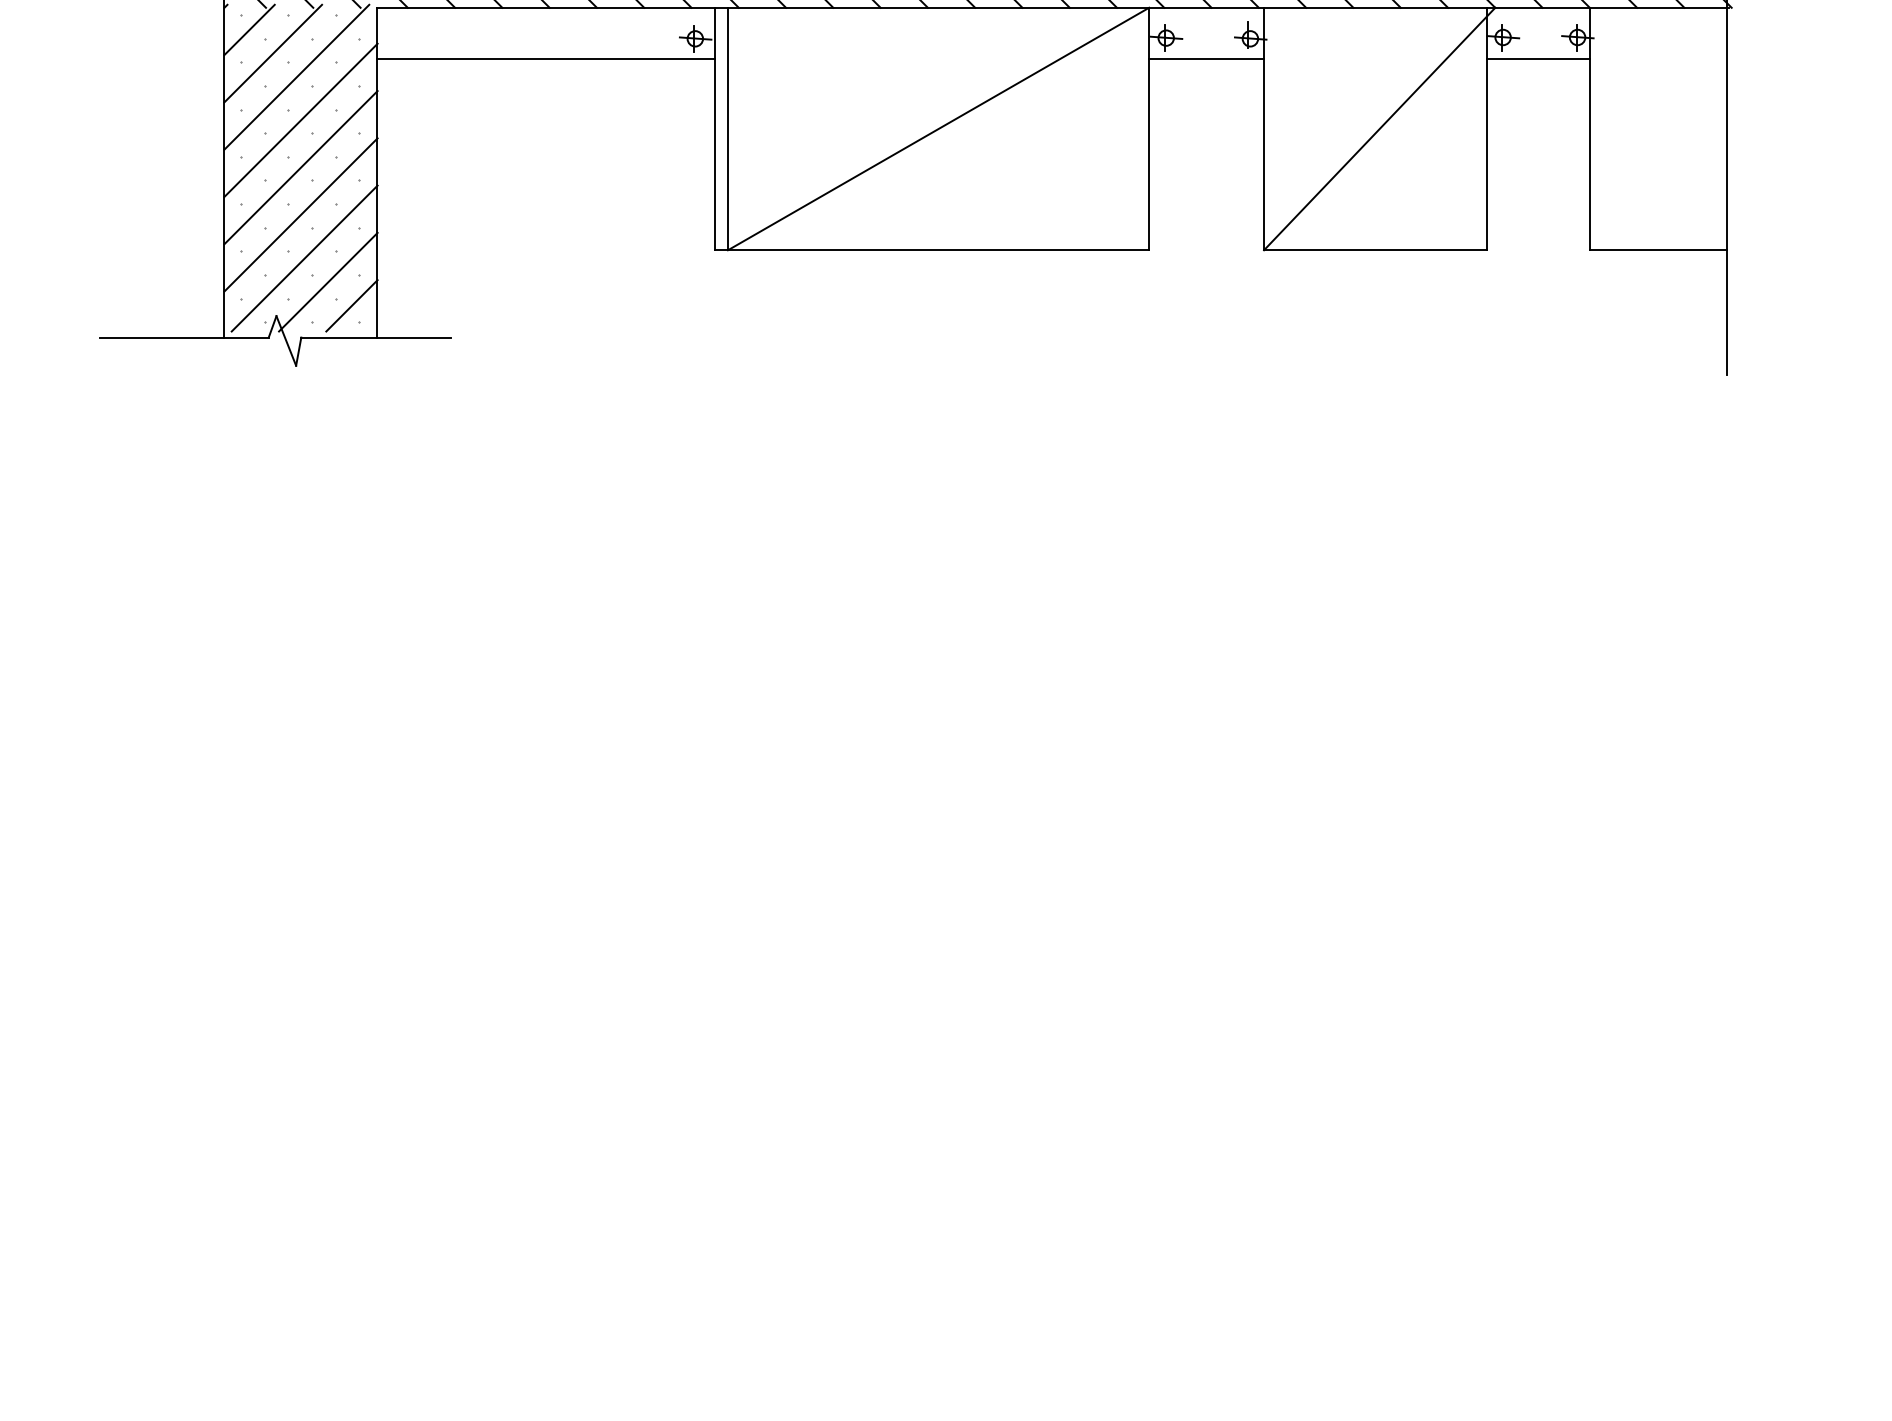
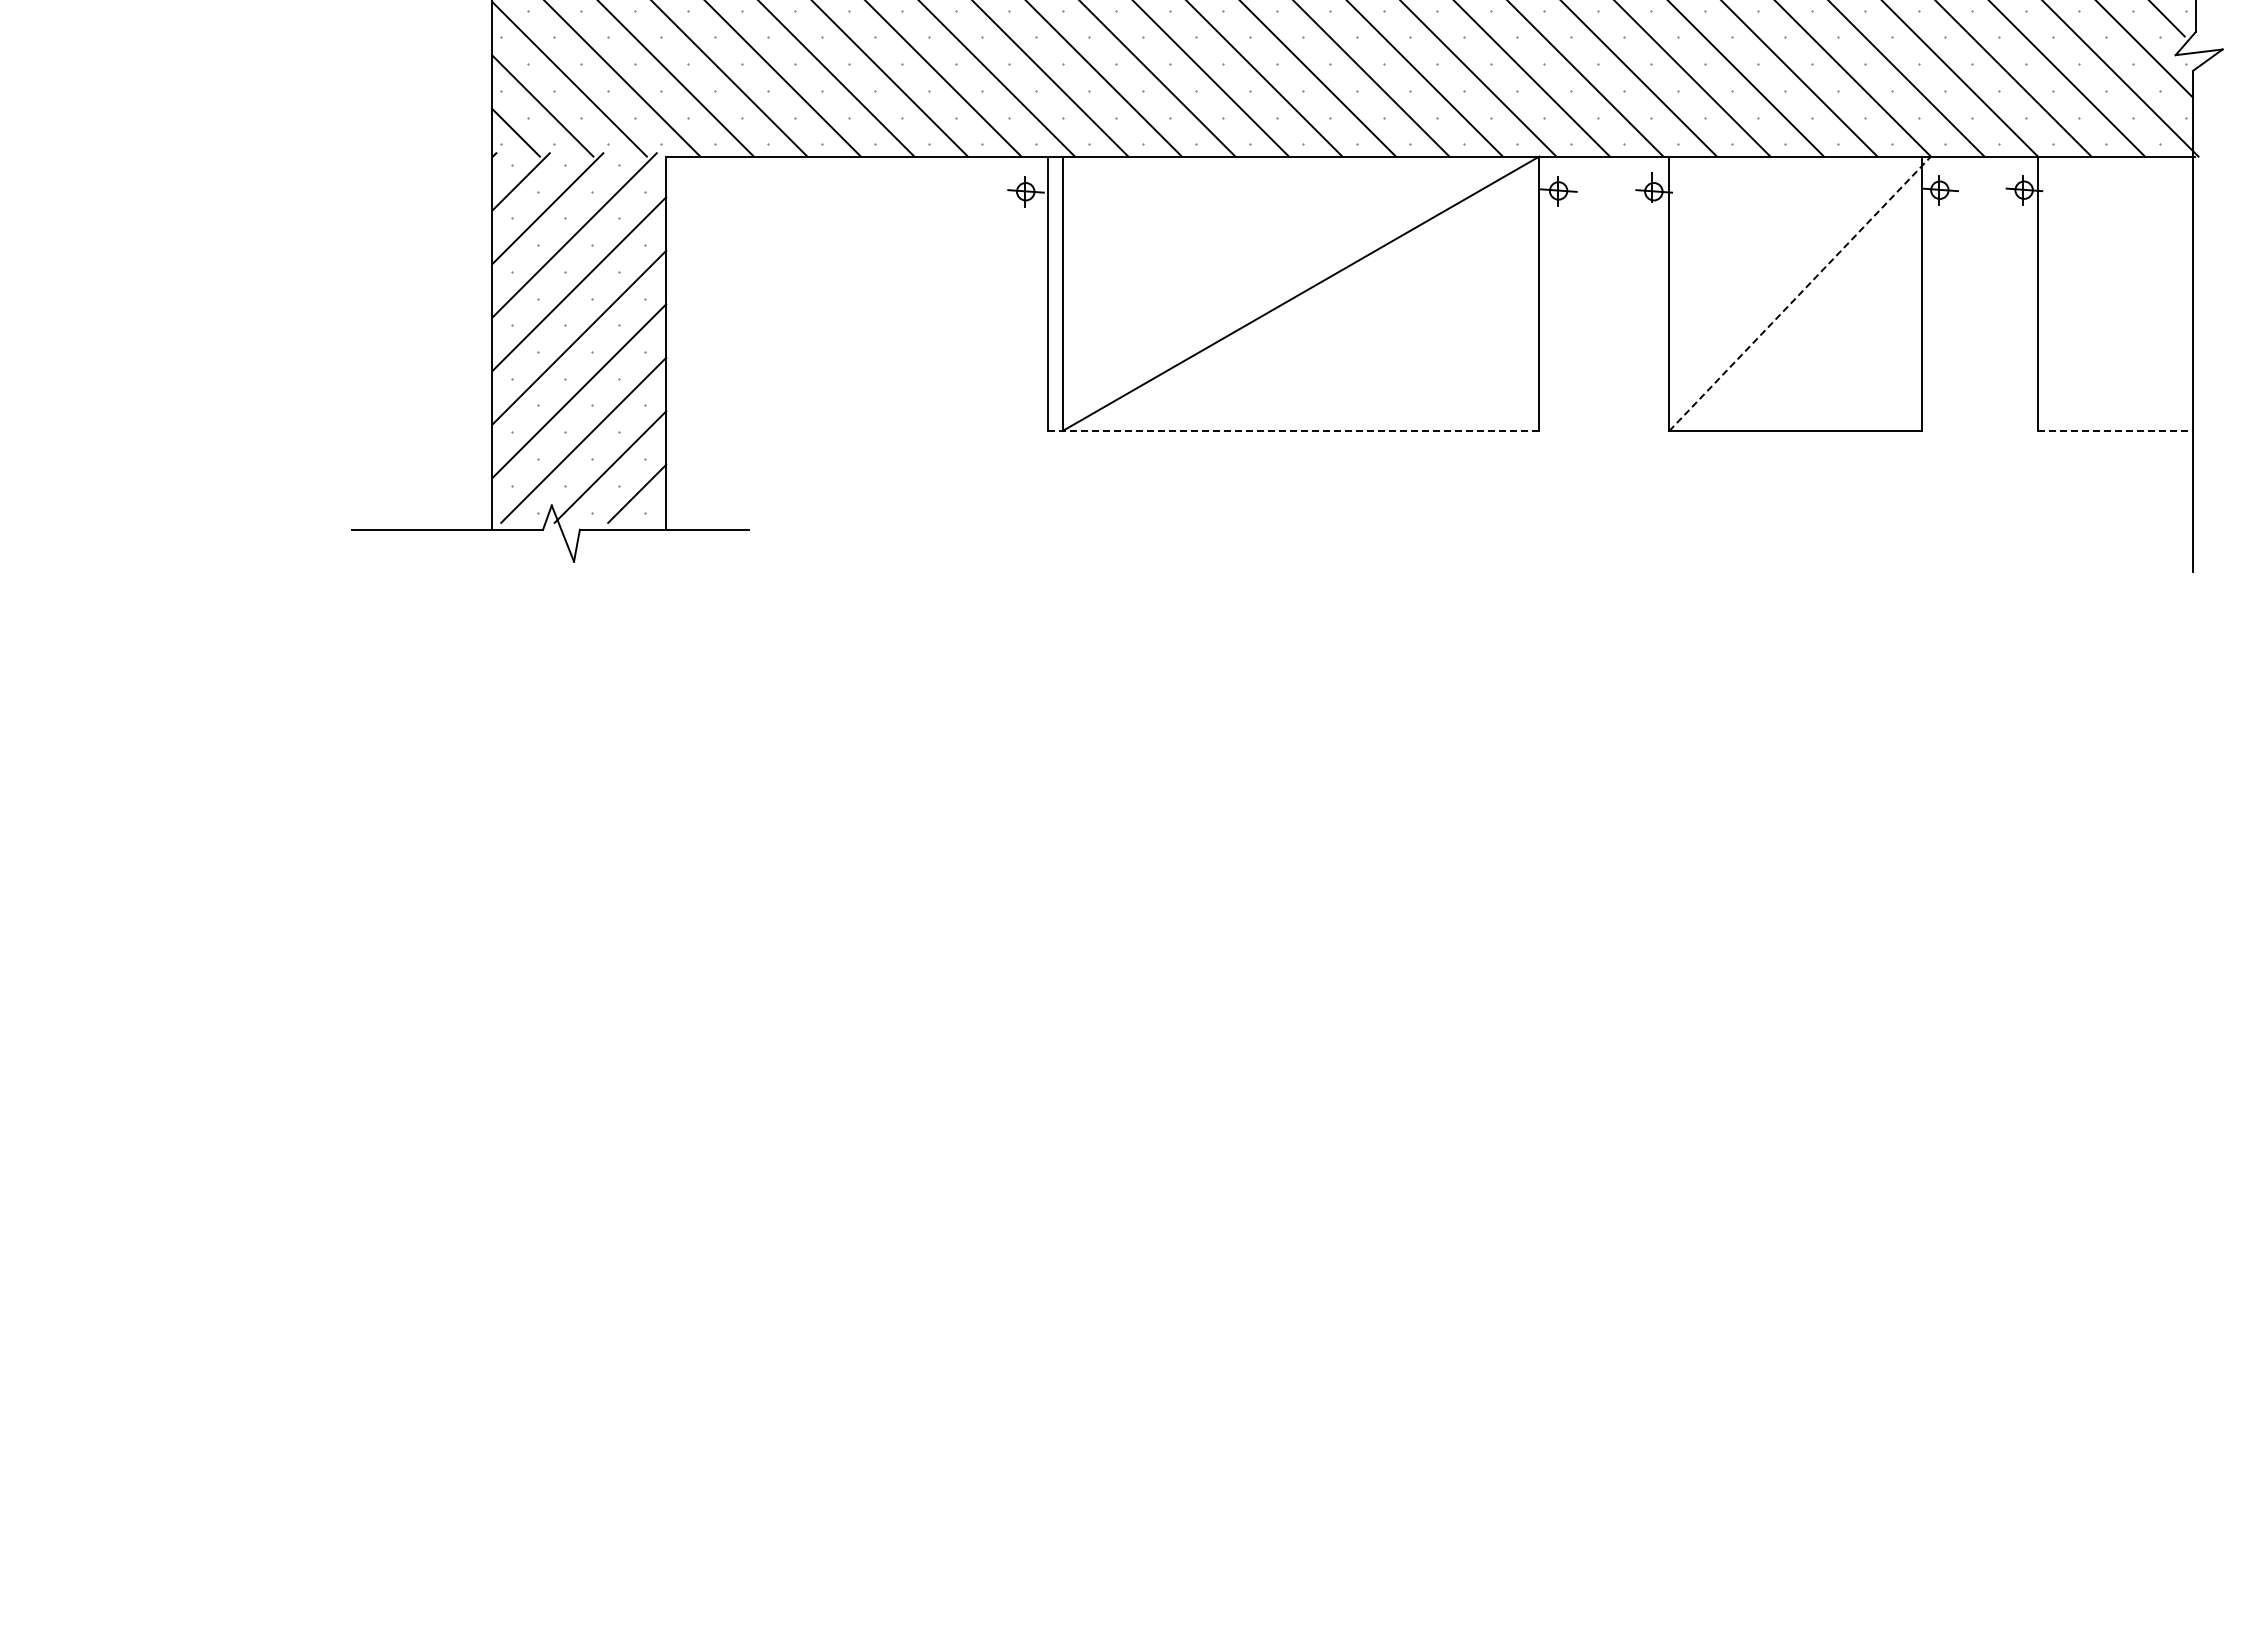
line: (545, 58) -> (856, 214), removed
line: (1206, 58) -> (1604, 214), removed
line: (1538, 58) -> (1979, 214), removed
line: (1379, 128) -> (1800, 293), solid -> dashed
line: (931, 249) -> (1293, 430), solid -> dashed
line: (1658, 249) -> (2115, 430), solid -> dashed

